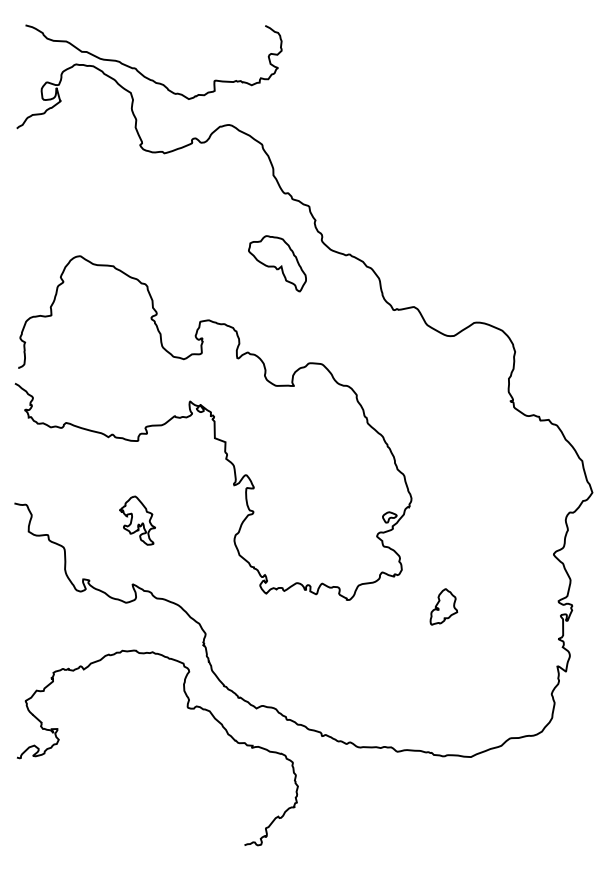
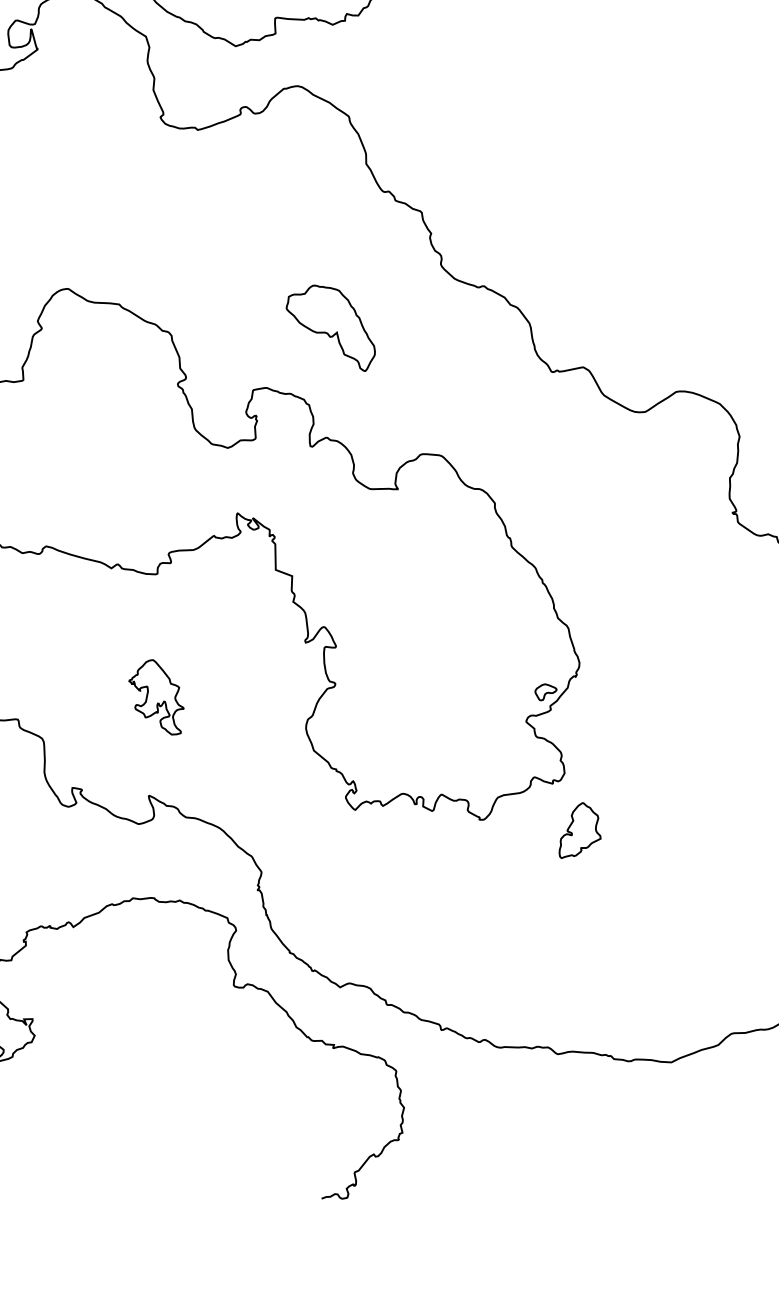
part: (277, 263) -> (330, 327), moved
part: (443, 606) -> (579, 829), moved

